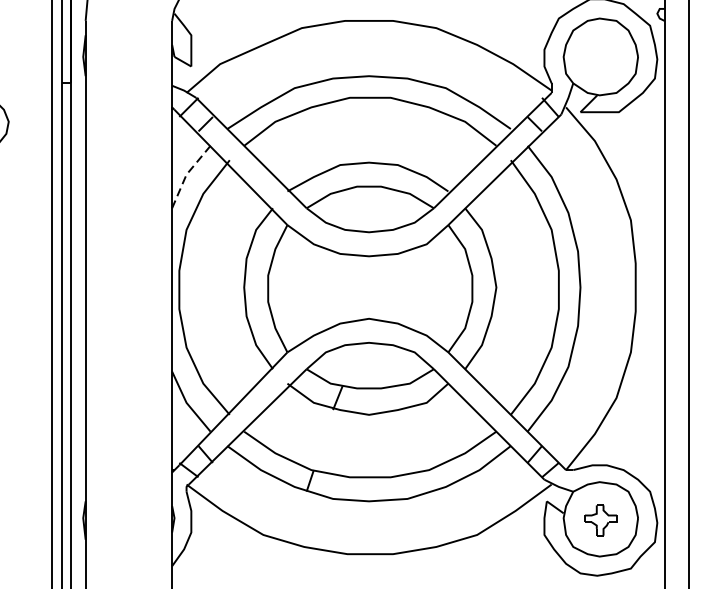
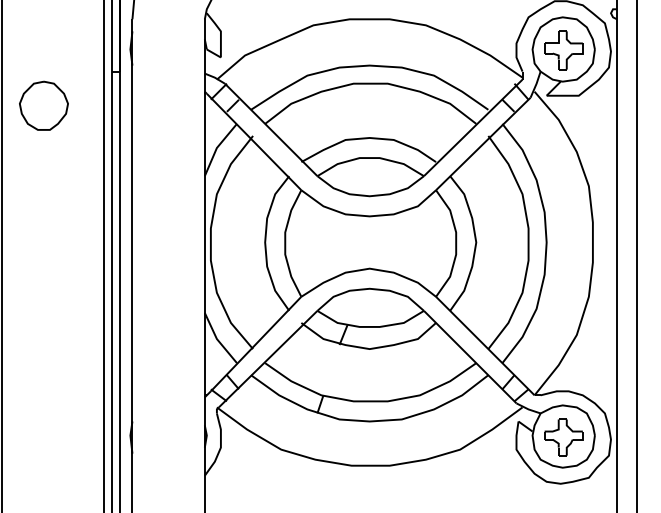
part: (600, 58) -> (563, 50), added
line: (186, 175) -> (216, 148), dashed -> solid
part: (600, 520) -> (563, 437), size x1.43

